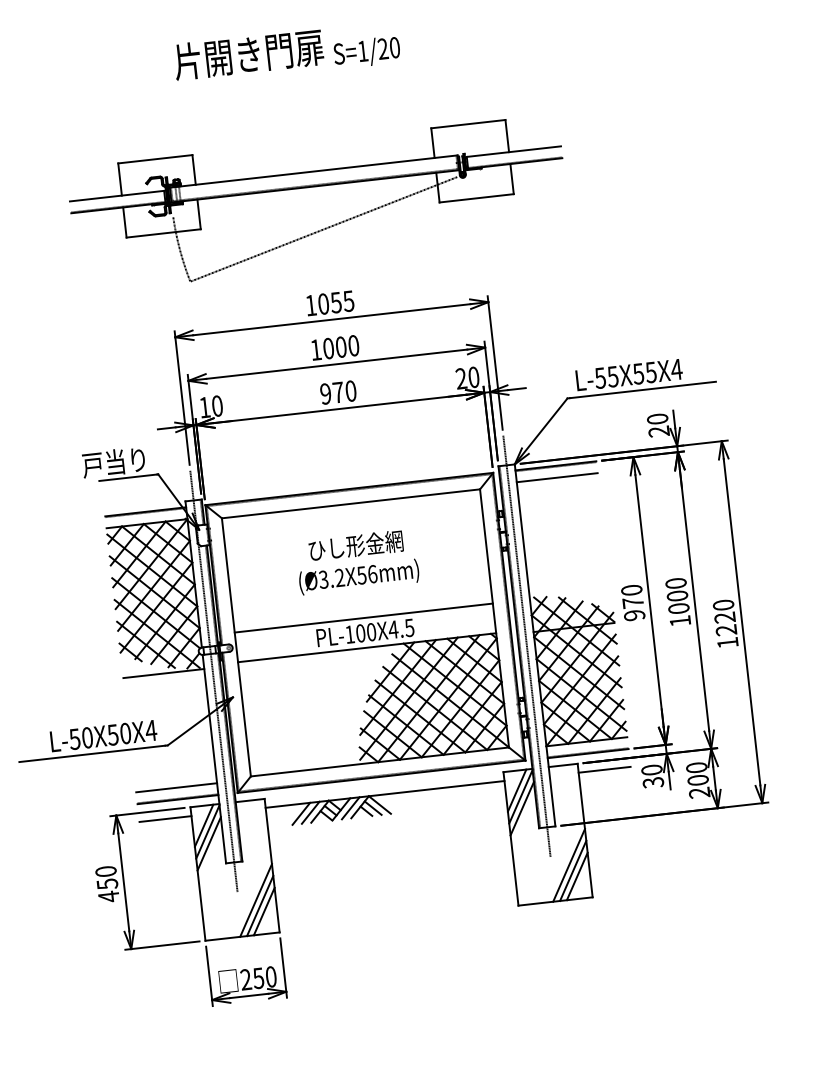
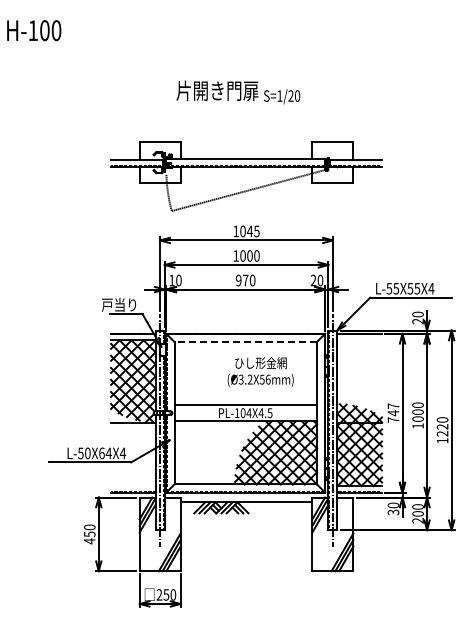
text: (335, 302) -> (249, 231), 1055 -> 1045
line: (556, 478) -> (359, 340), removed
line: (350, 503) -> (245, 341), solid -> dashed
text: (356, 561) -> (260, 371), moved
text: (633, 601) -> (393, 412), 970 -> 747
text: (370, 632) -> (248, 413), PL-100X4.5 -> PL-104X4.5
text: (119, 734) -> (105, 453), L-50X50X4 -> L-50X64X4
line: (604, 769) -> (367, 502), removed
line: (176, 788) -> (133, 486), removed
line: (165, 819) -> (125, 502), removed

